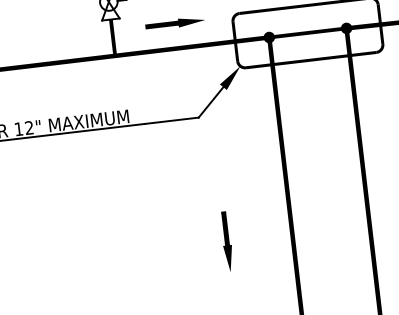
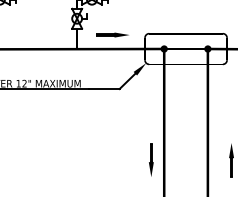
line: (227, 240) -> (151, 159), moved

